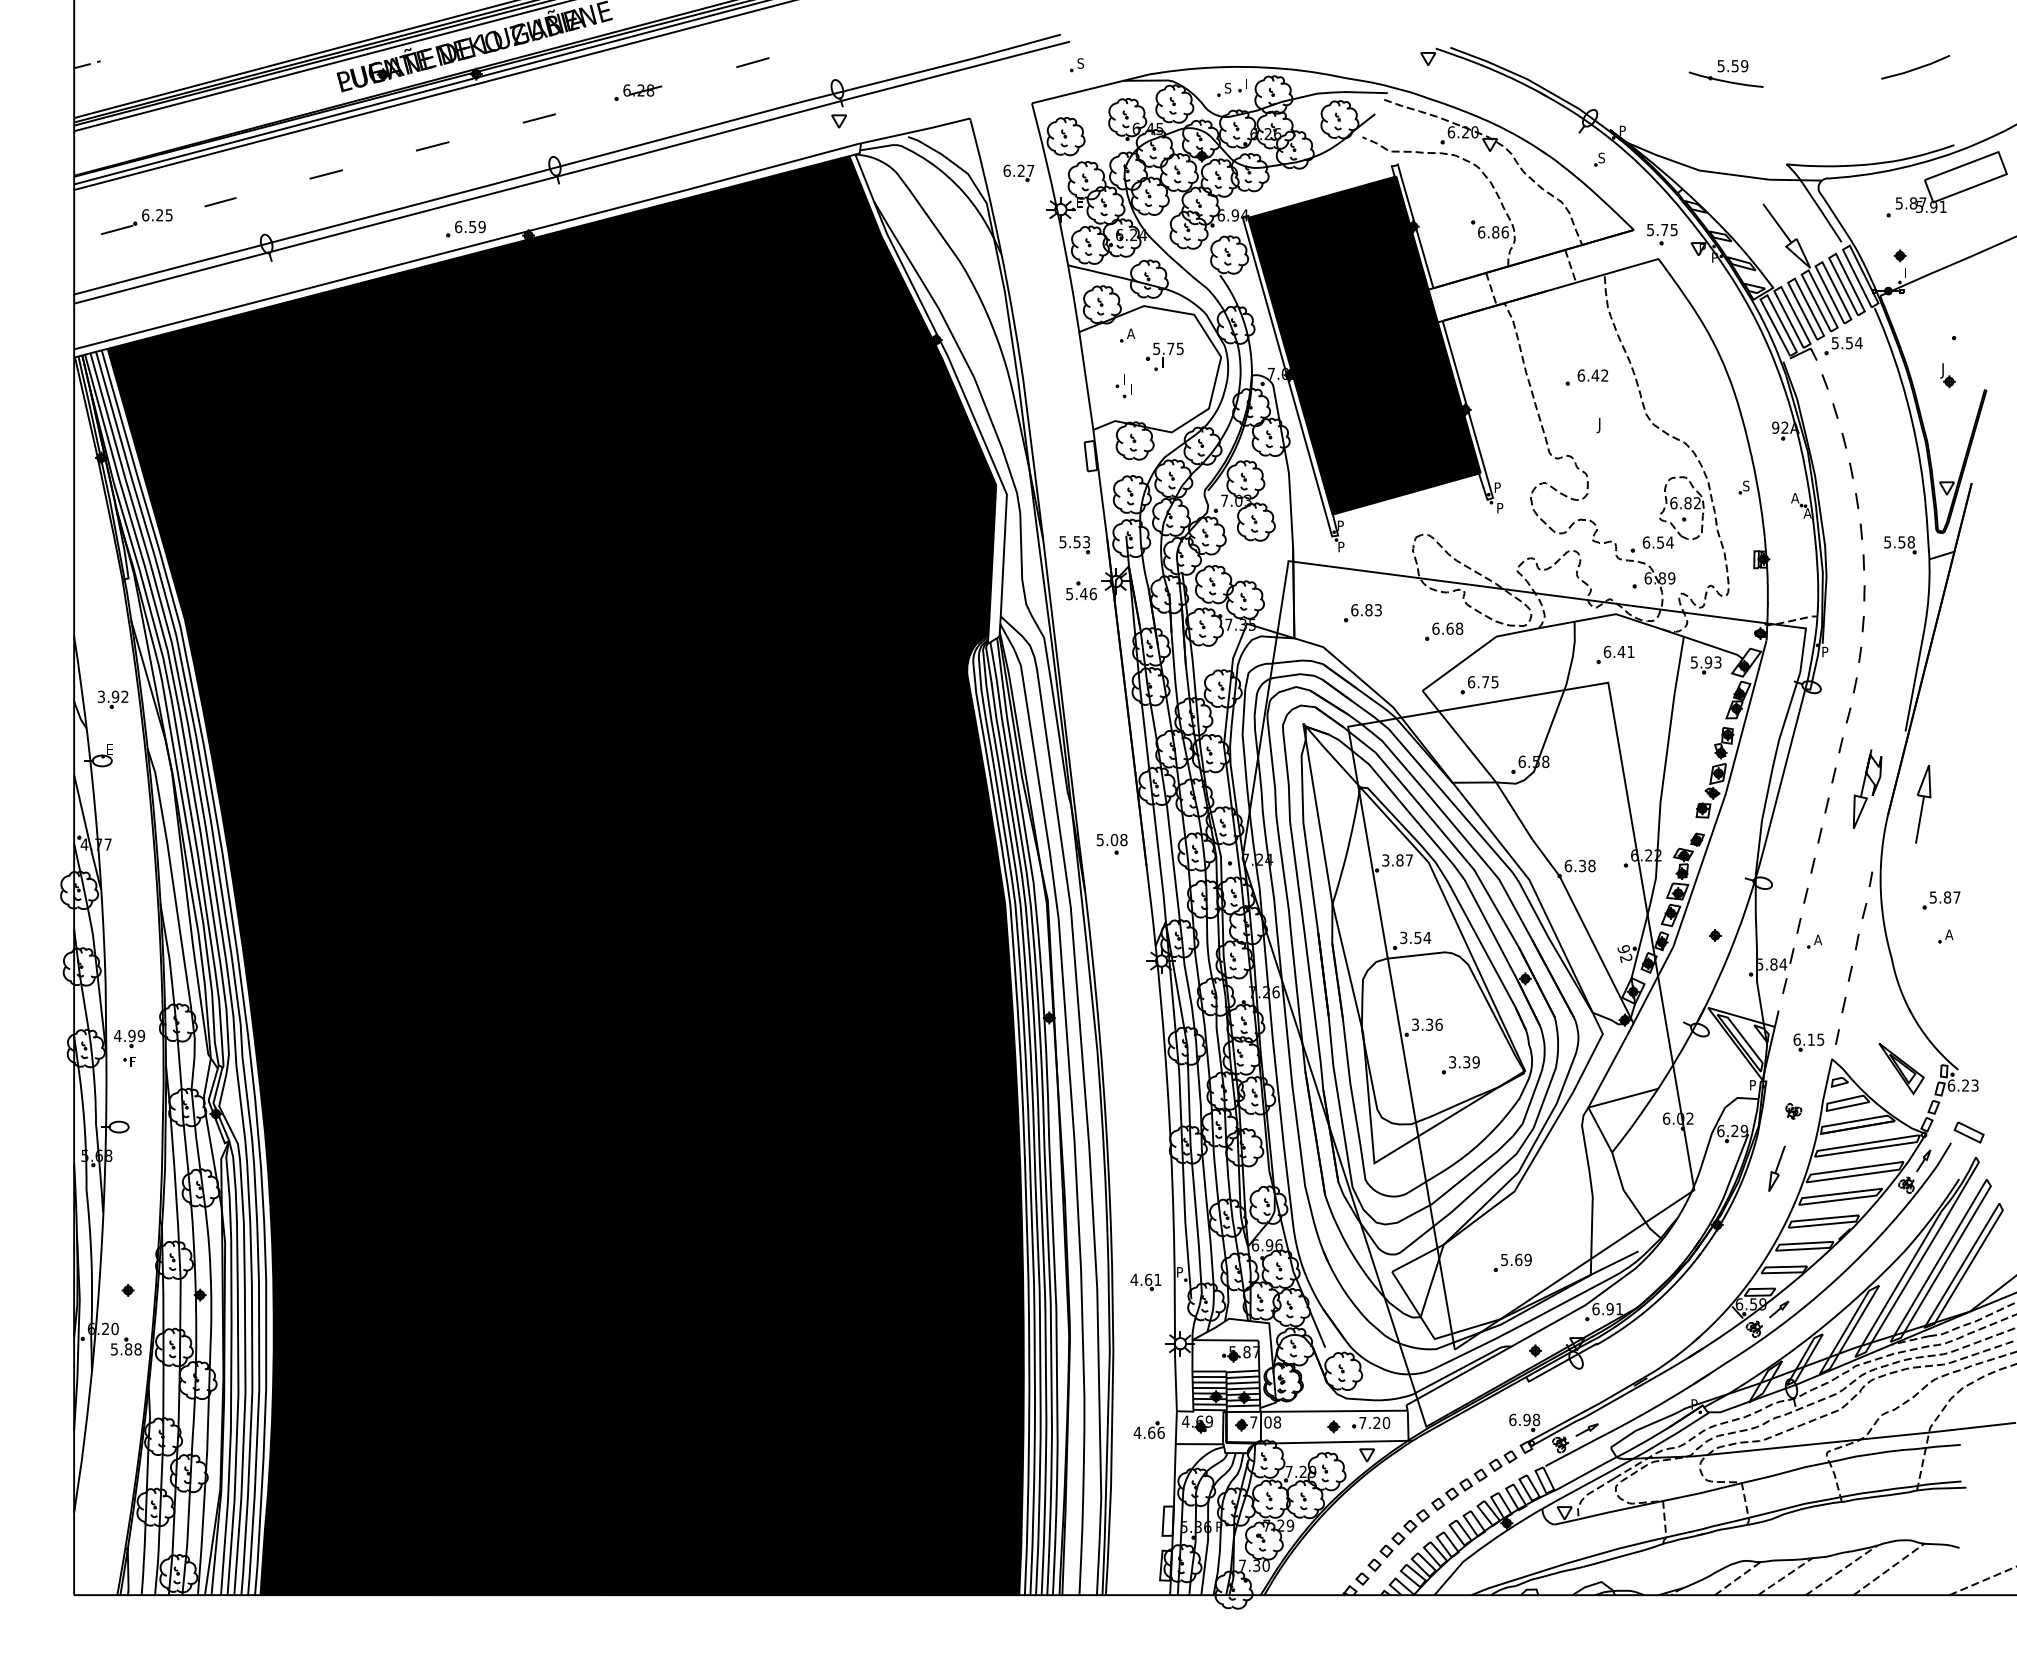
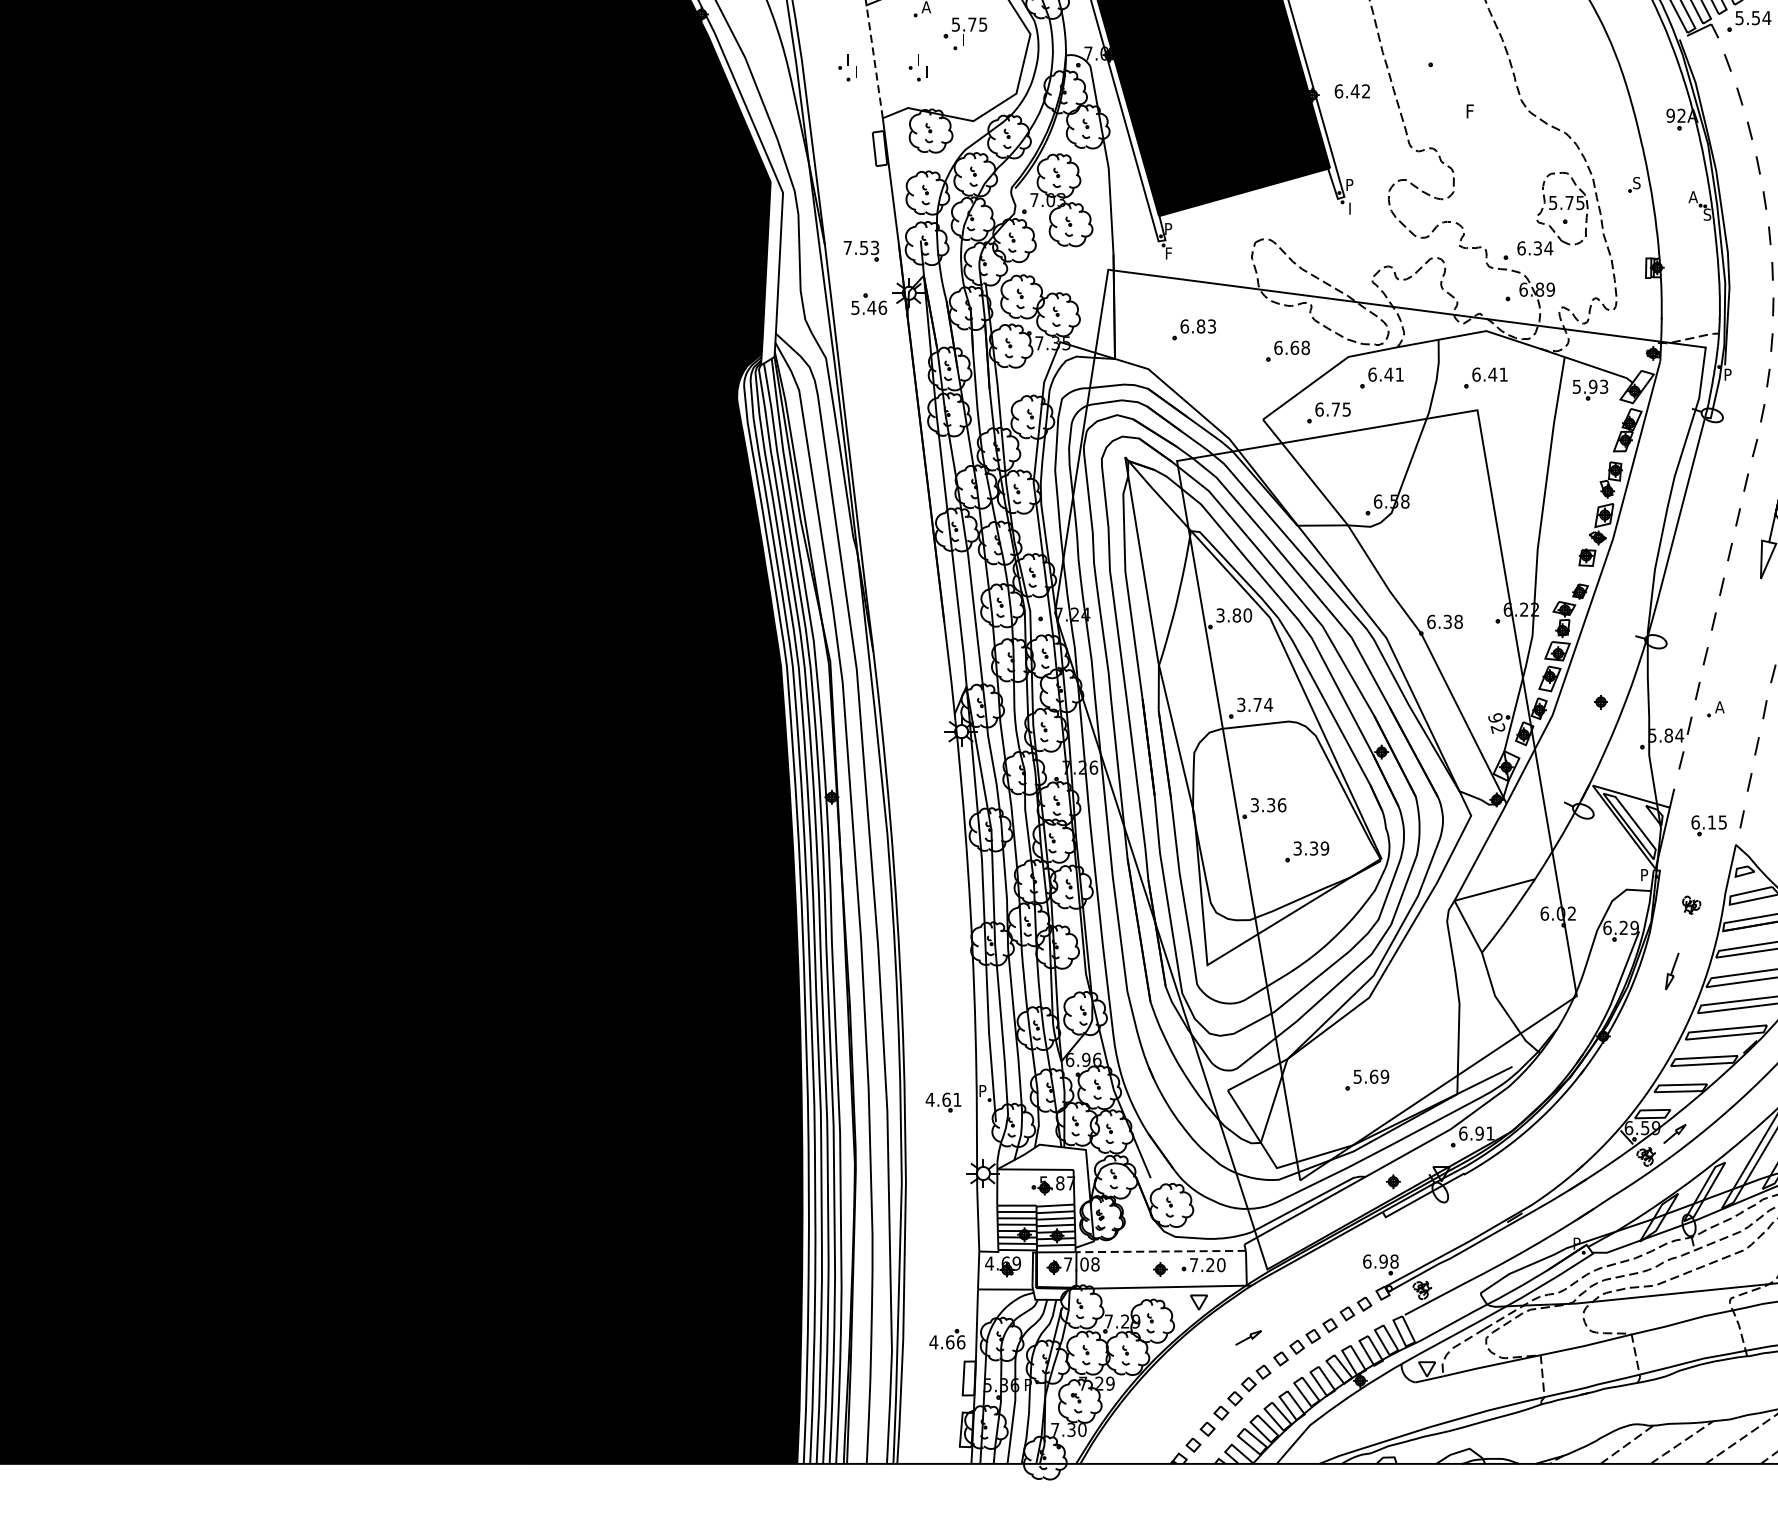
text: (1592, 375) -> (1351, 91), moved
line: (1086, 380) -> (874, 61), solid -> dashed
part: (1062, 386) -> (847, 68), added
text: (1600, 425) -> (1468, 113), J -> F
text: (1685, 503) -> (1566, 203), 6.82 -> 5.75
text: (1500, 506) -> (1353, 206), P -> I
text: (1807, 513) -> (1707, 214), A -> S
text: (1660, 541) -> (1537, 247), 6.54 -> 6.34
text: (1062, 542) -> (847, 248), 5.53 -> 7.53
text: (1341, 544) -> (1169, 250), P -> F
part: (1525, 654) -> (1381, 377), added
part: (1111, 843) -> (903, 595), removed
text: (1409, 860) -> (1247, 615), 3.87 -> 3.80
text: (1417, 938) -> (1257, 705), 3.54 -> 3.74
part: (1776, 1168) -> (1671, 971), size x0.7
line: (1333, 1411) -> (1160, 1251), solid -> dashed
part: (1586, 1429) -> (1247, 1337), moved
part: (1148, 1430) -> (946, 1339), moved

